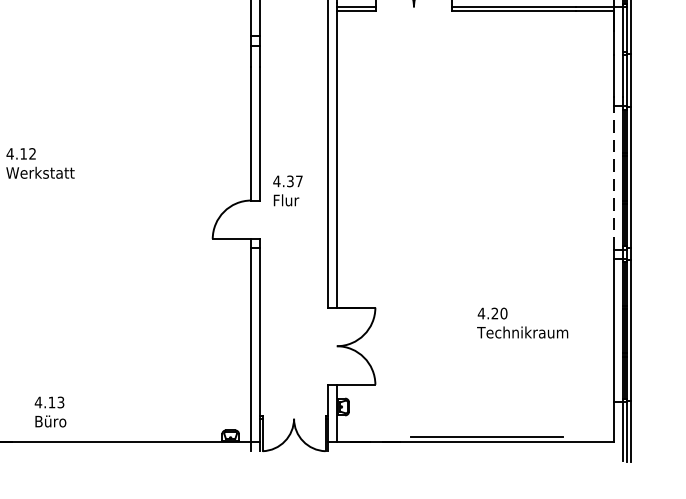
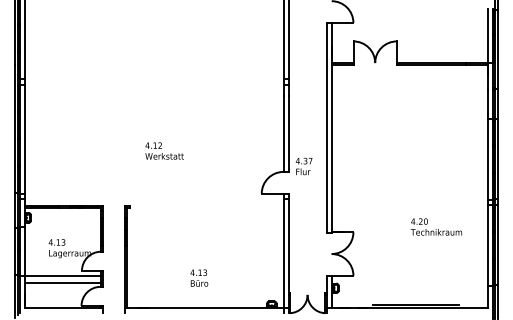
line: (613, 176) -> (487, 158), dashed -> solid
text: (520, 322) -> (435, 226), moved
text: (50, 410) -> (199, 277), moved

